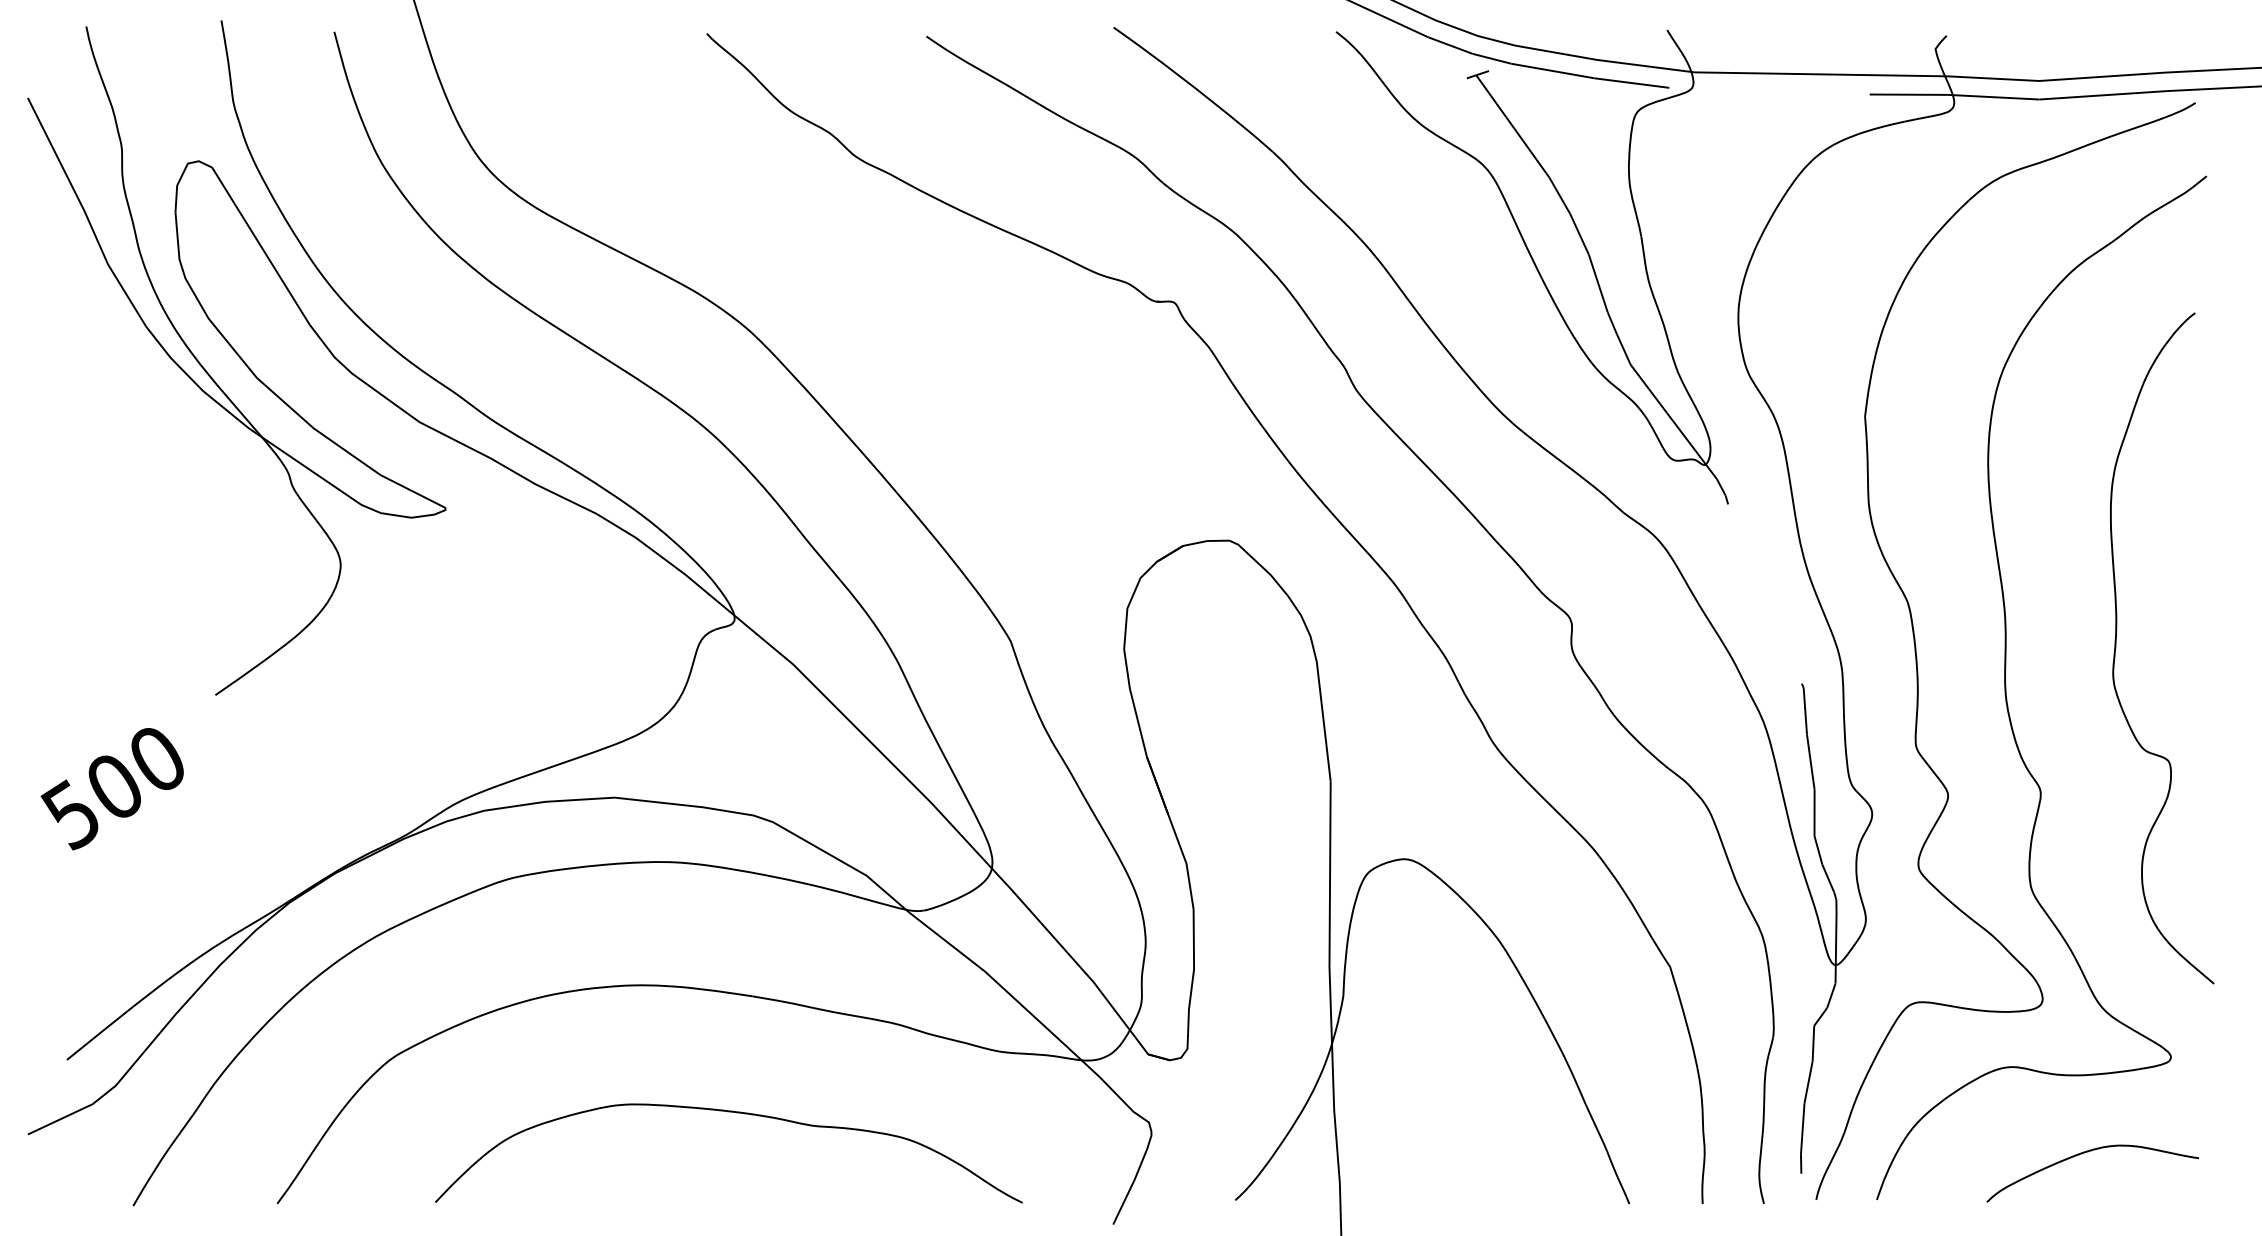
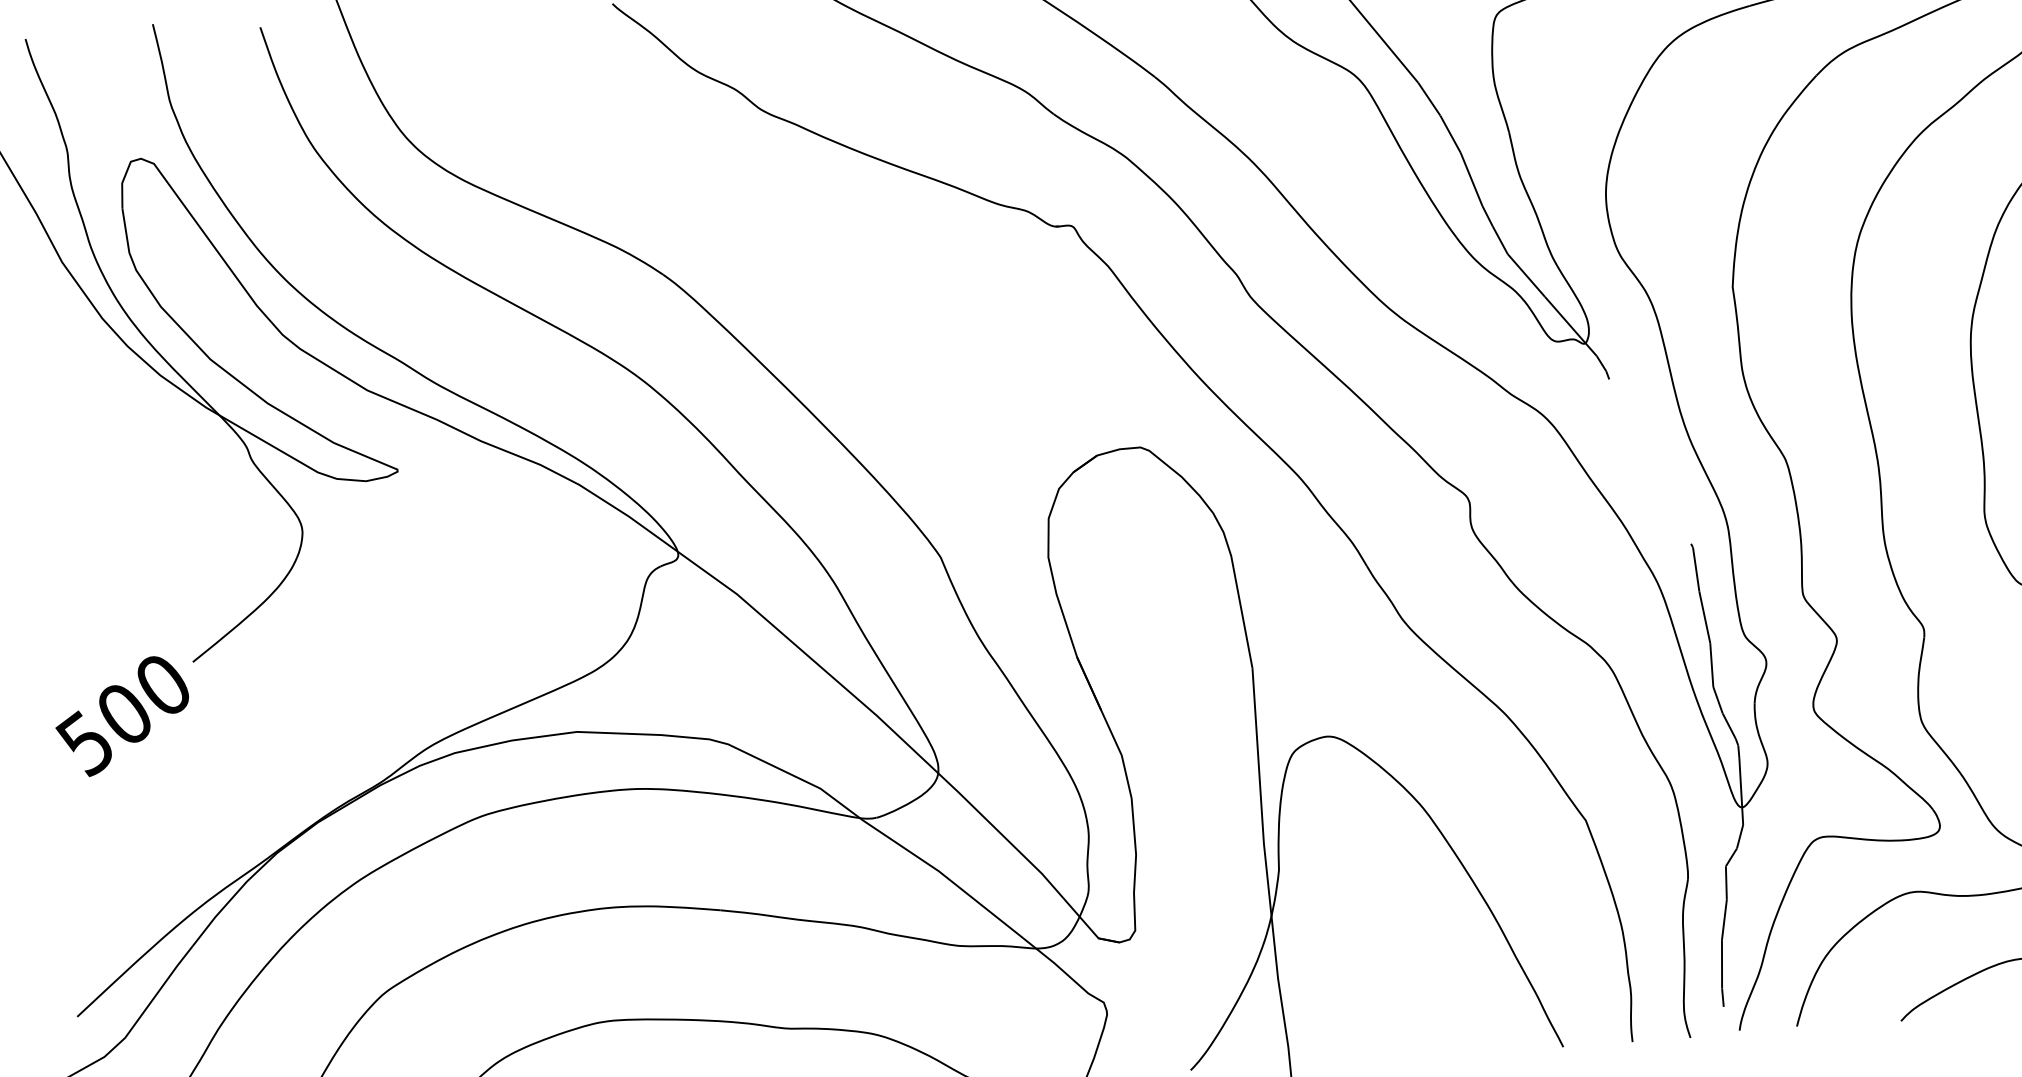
text: (111, 789) -> (121, 716), moved

